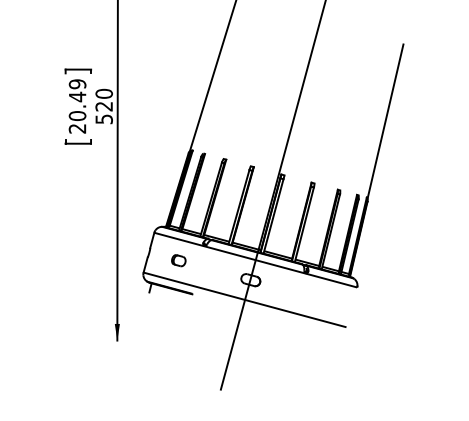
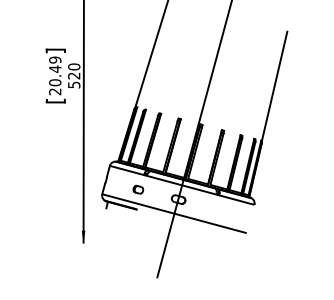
part: (179, 260) -> (138, 189), moved

